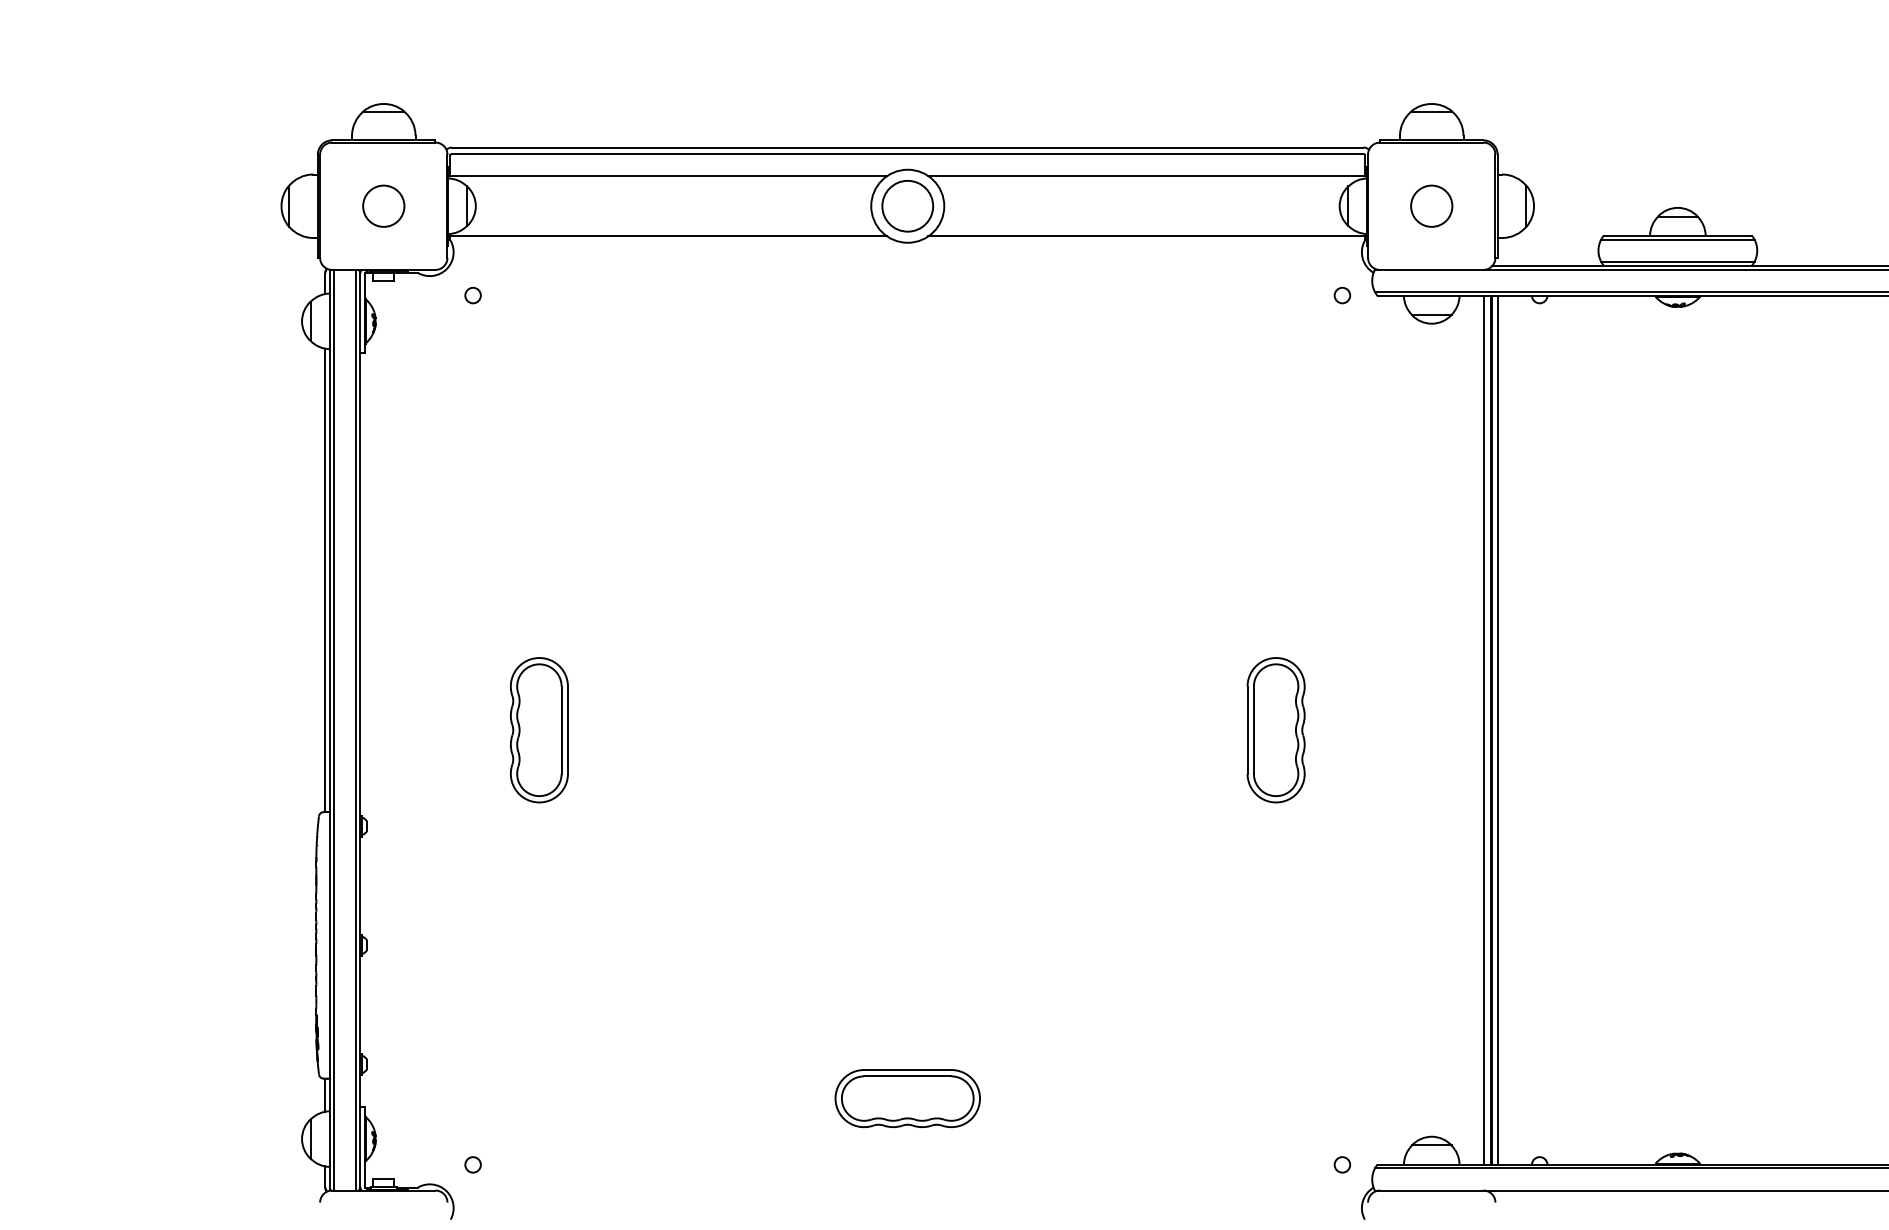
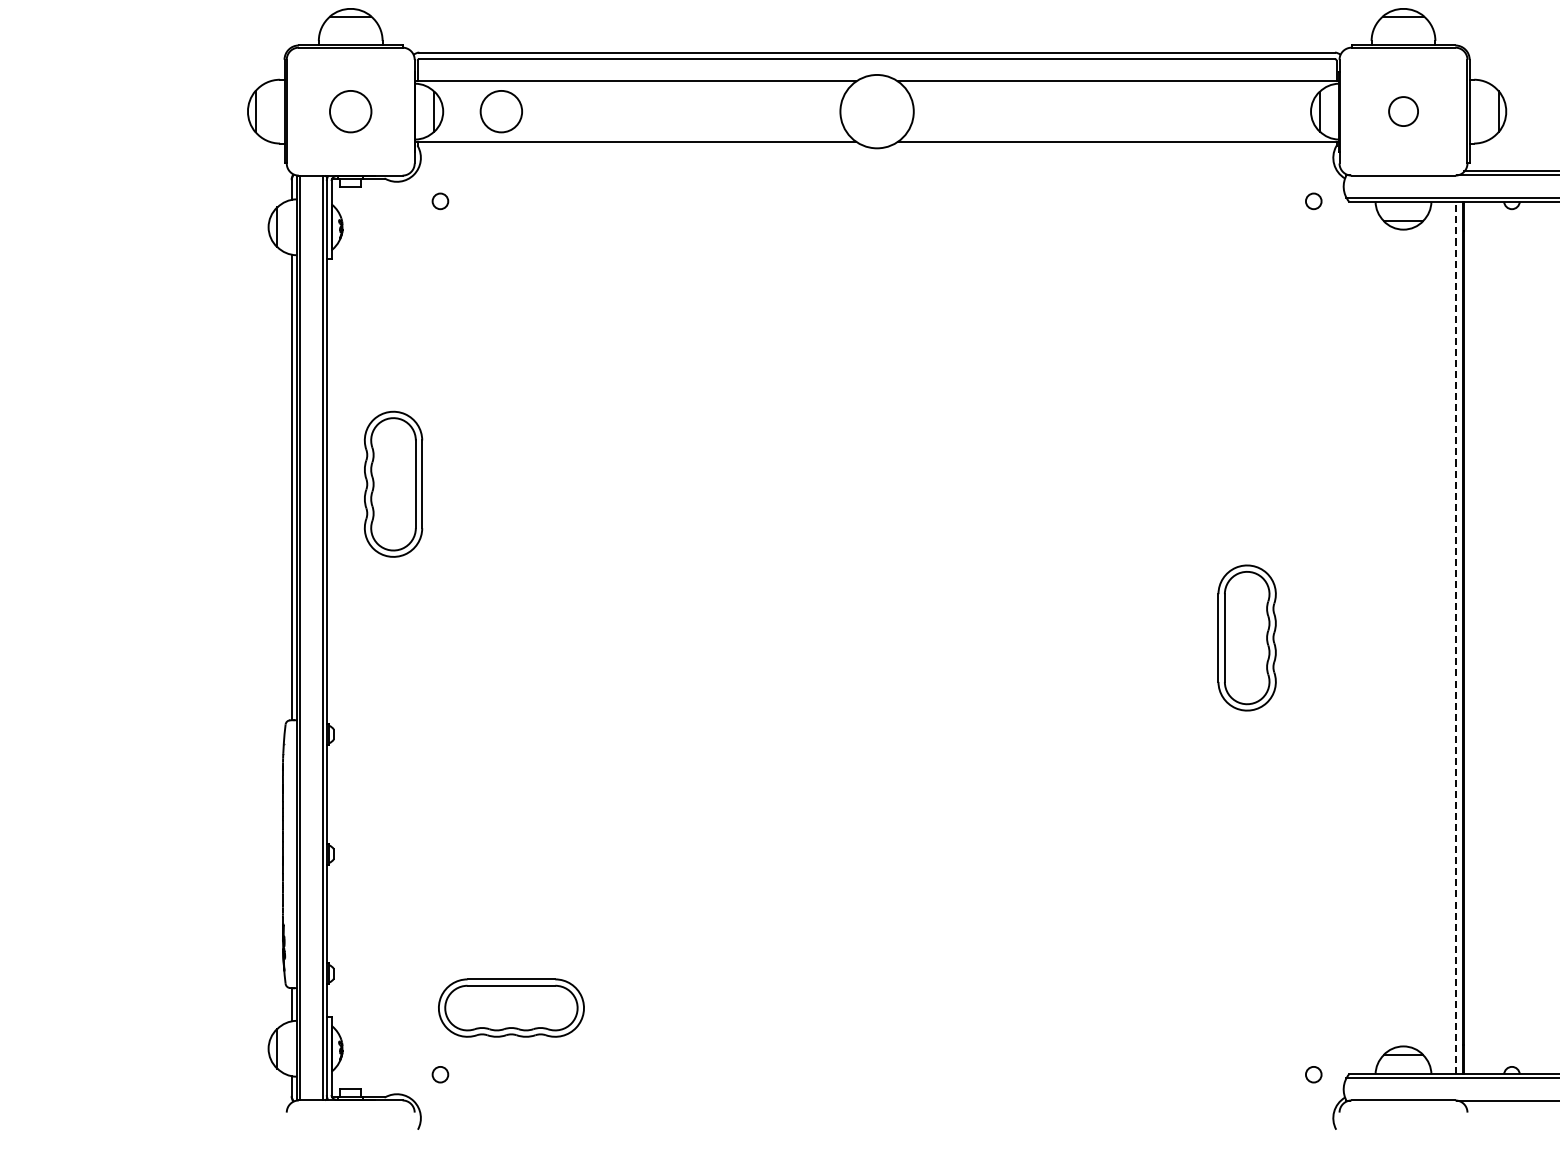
circle: (533, 205) -> (501, 110), added
circle: (1431, 205) -> (1403, 110), size x0.7
circle: (907, 206) -> (876, 111), removed
line: (1484, 729) -> (1456, 637), solid -> dashed
line: (1498, 729) -> (1470, 637), removed
part: (538, 730) -> (392, 484), moved
part: (907, 1098) -> (511, 1008), moved

